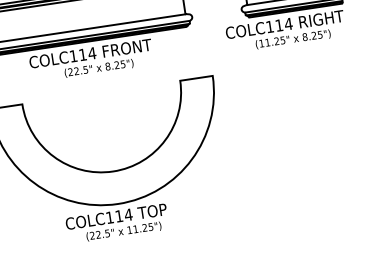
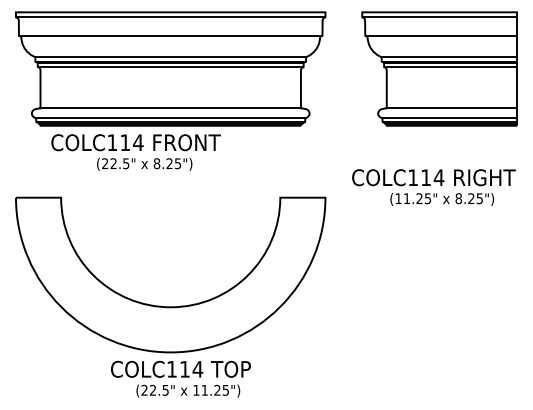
text: (285, 31) -> (433, 187), moved
text: (91, 60) -> (135, 152), moved
text: (117, 223) -> (180, 378), moved

